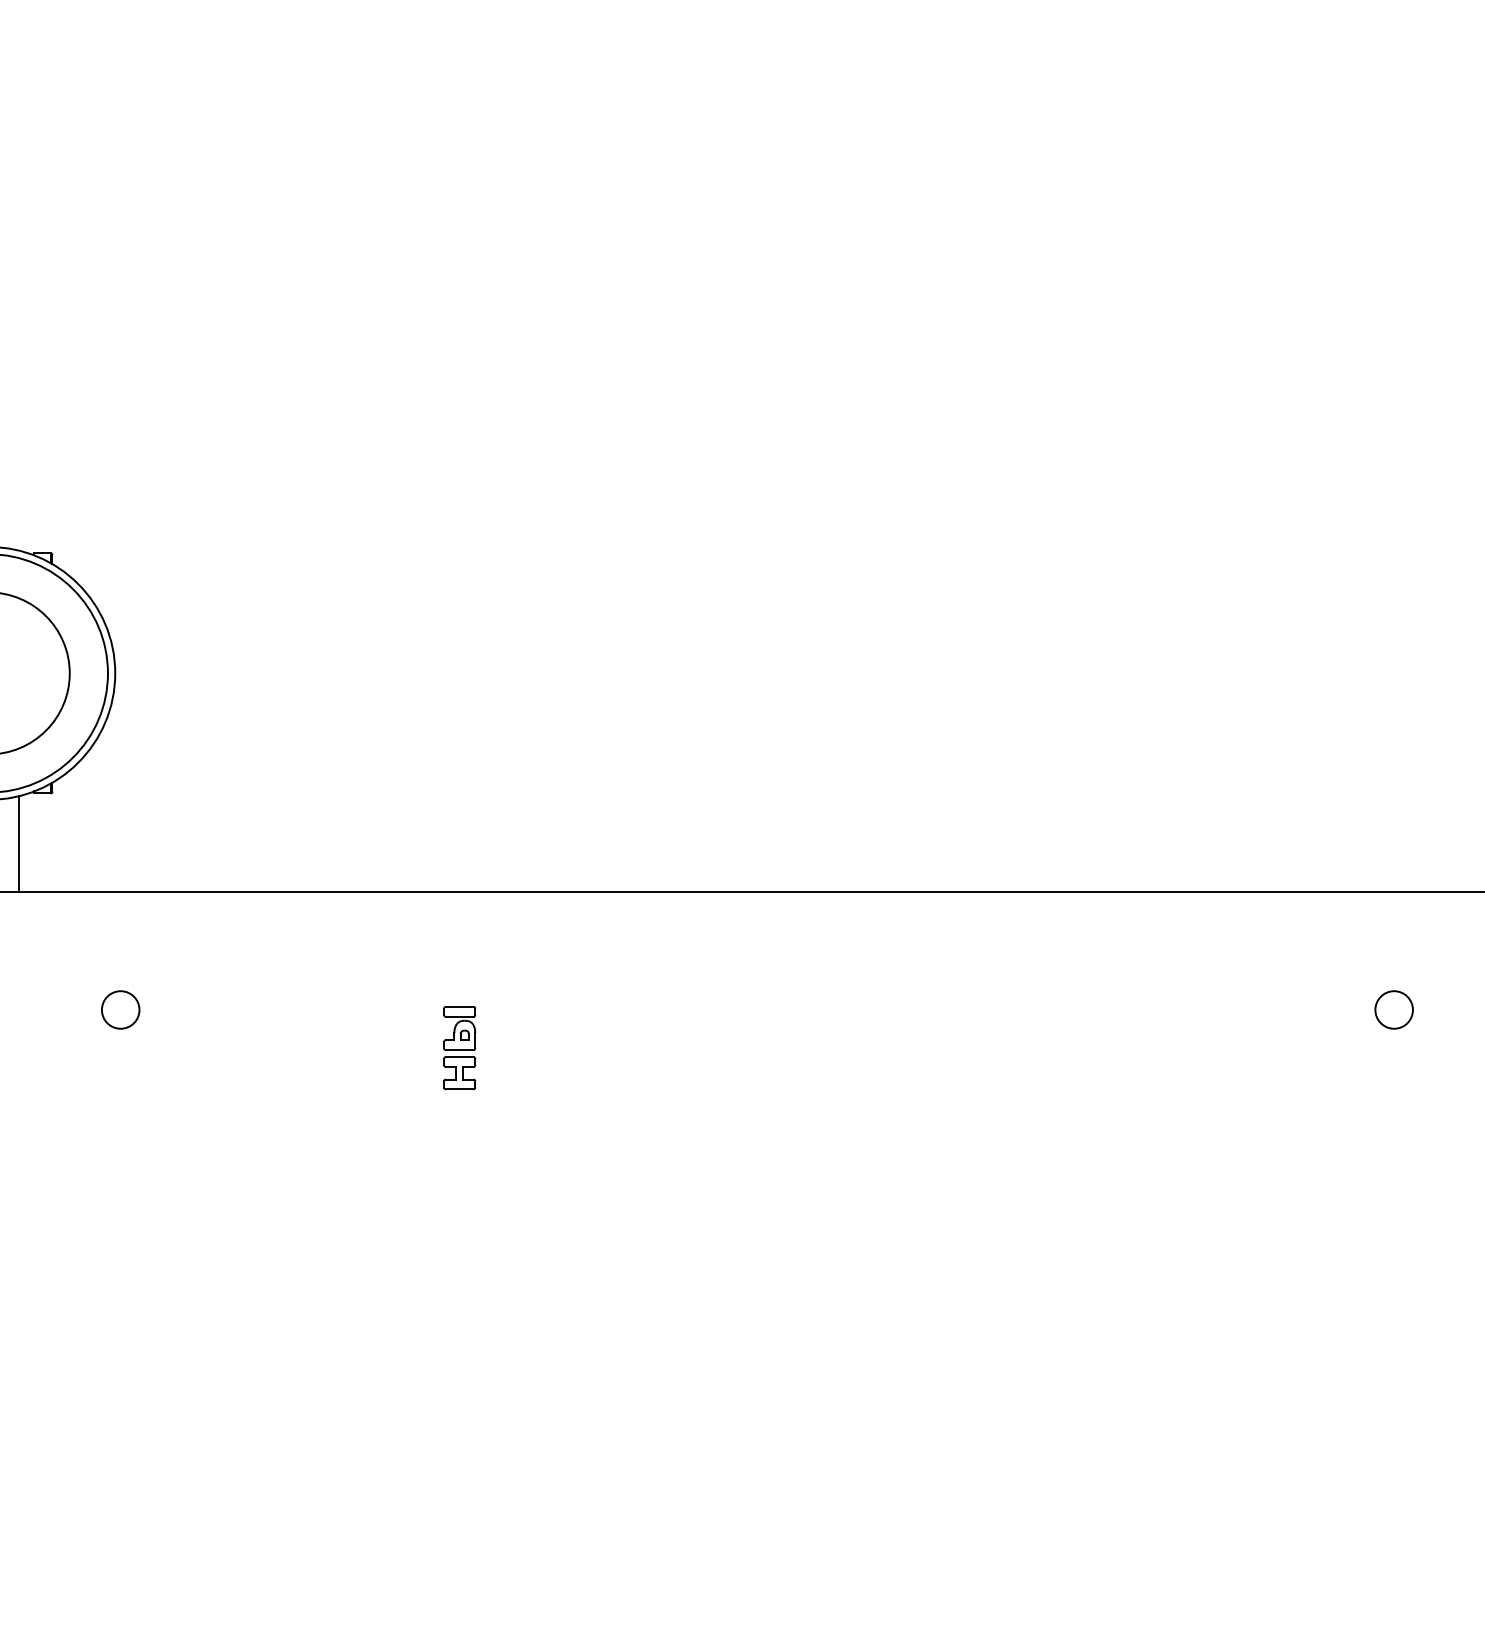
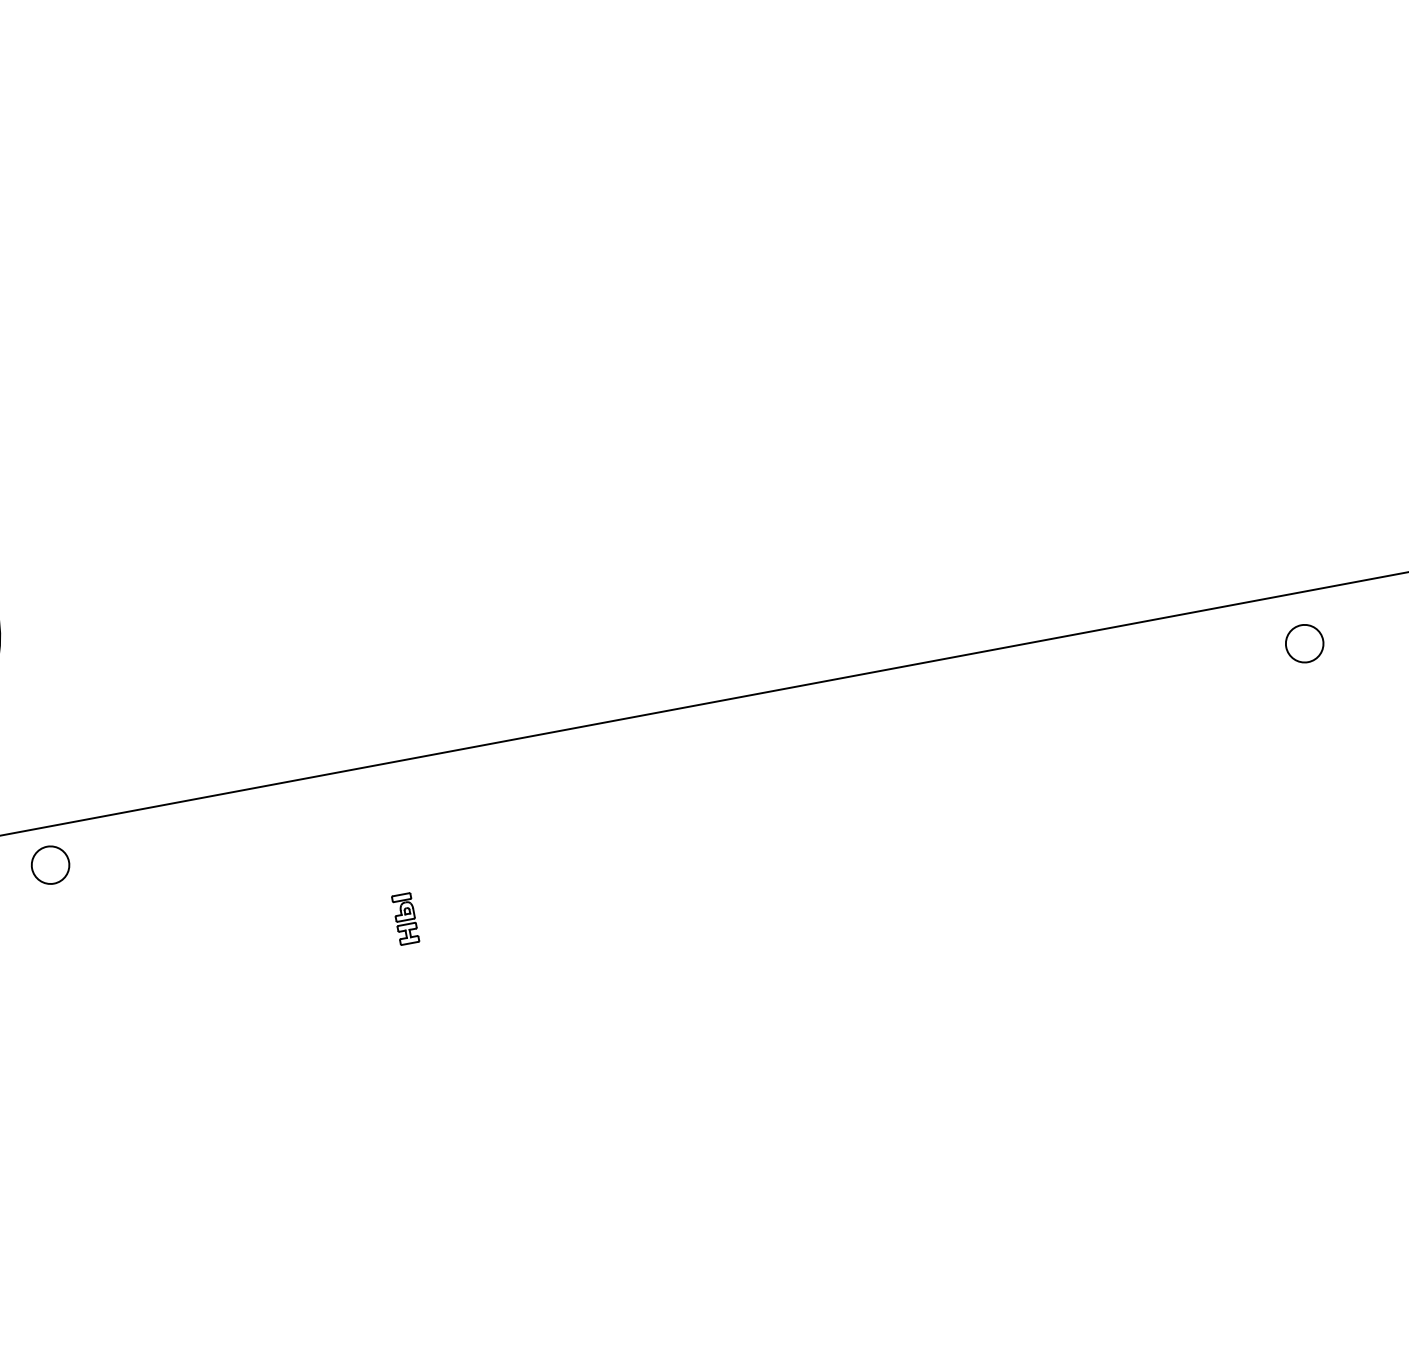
circle: (120, 1009) -> (50, 864), moved
circle: (1393, 1009) -> (1303, 643), moved
part: (459, 1048) -> (405, 919), size x0.6

